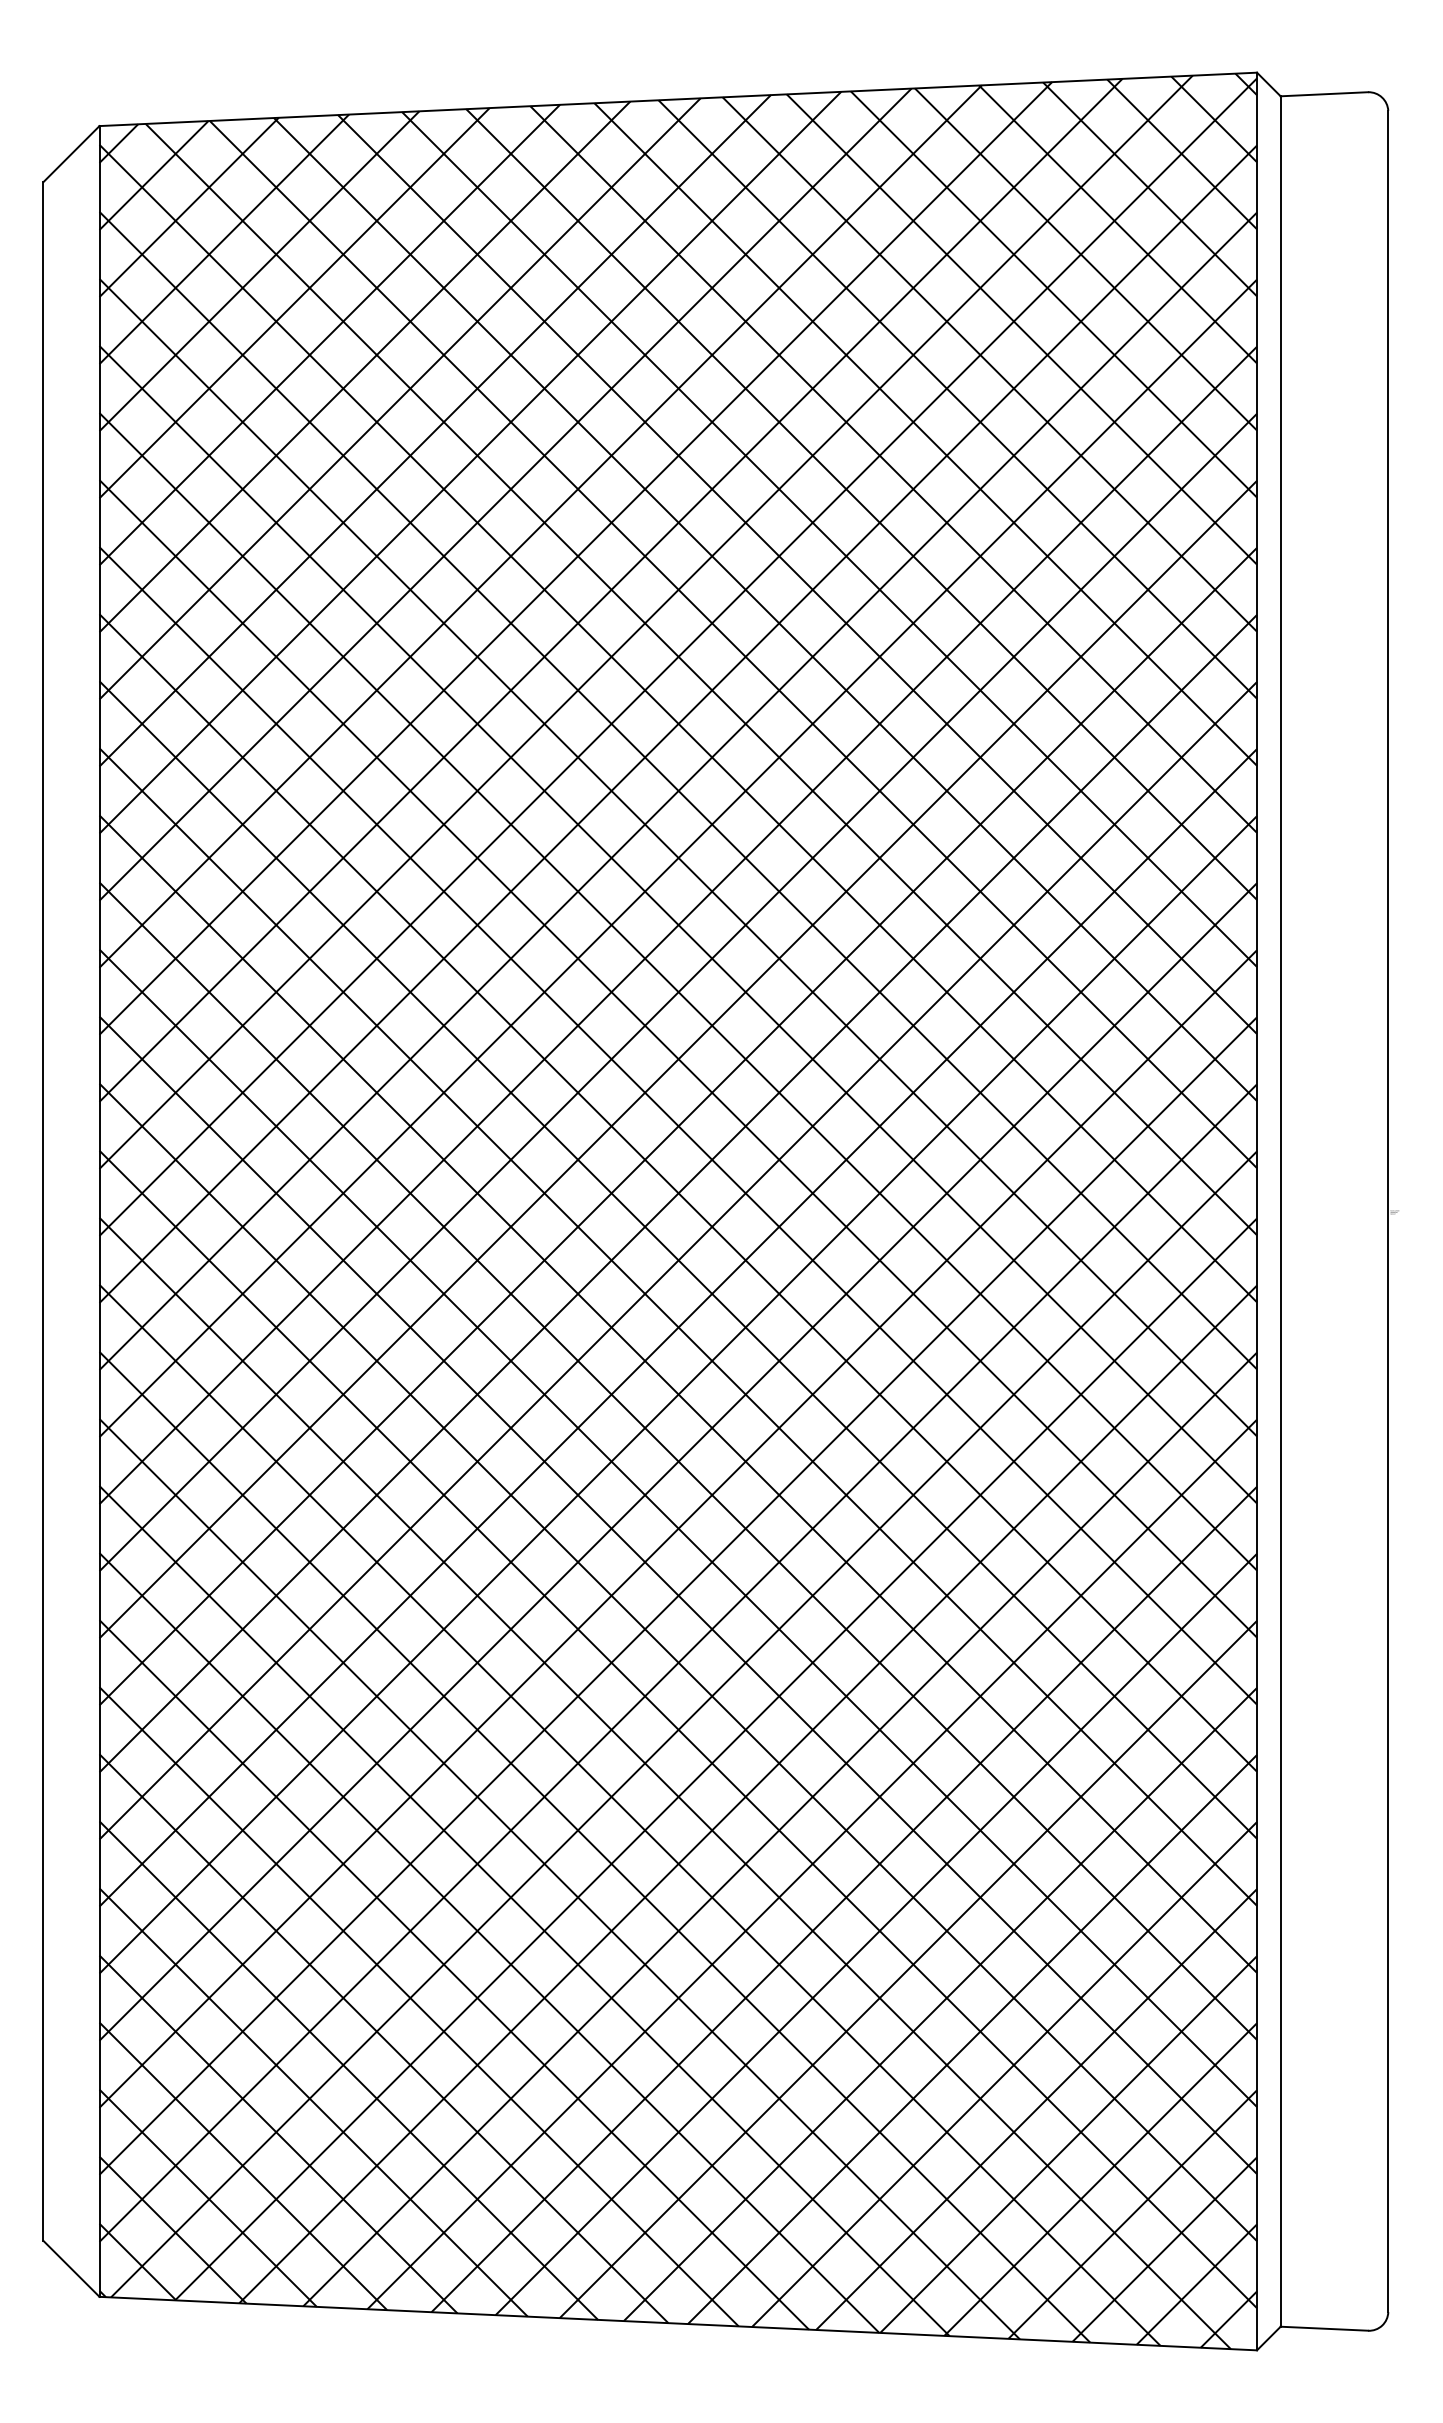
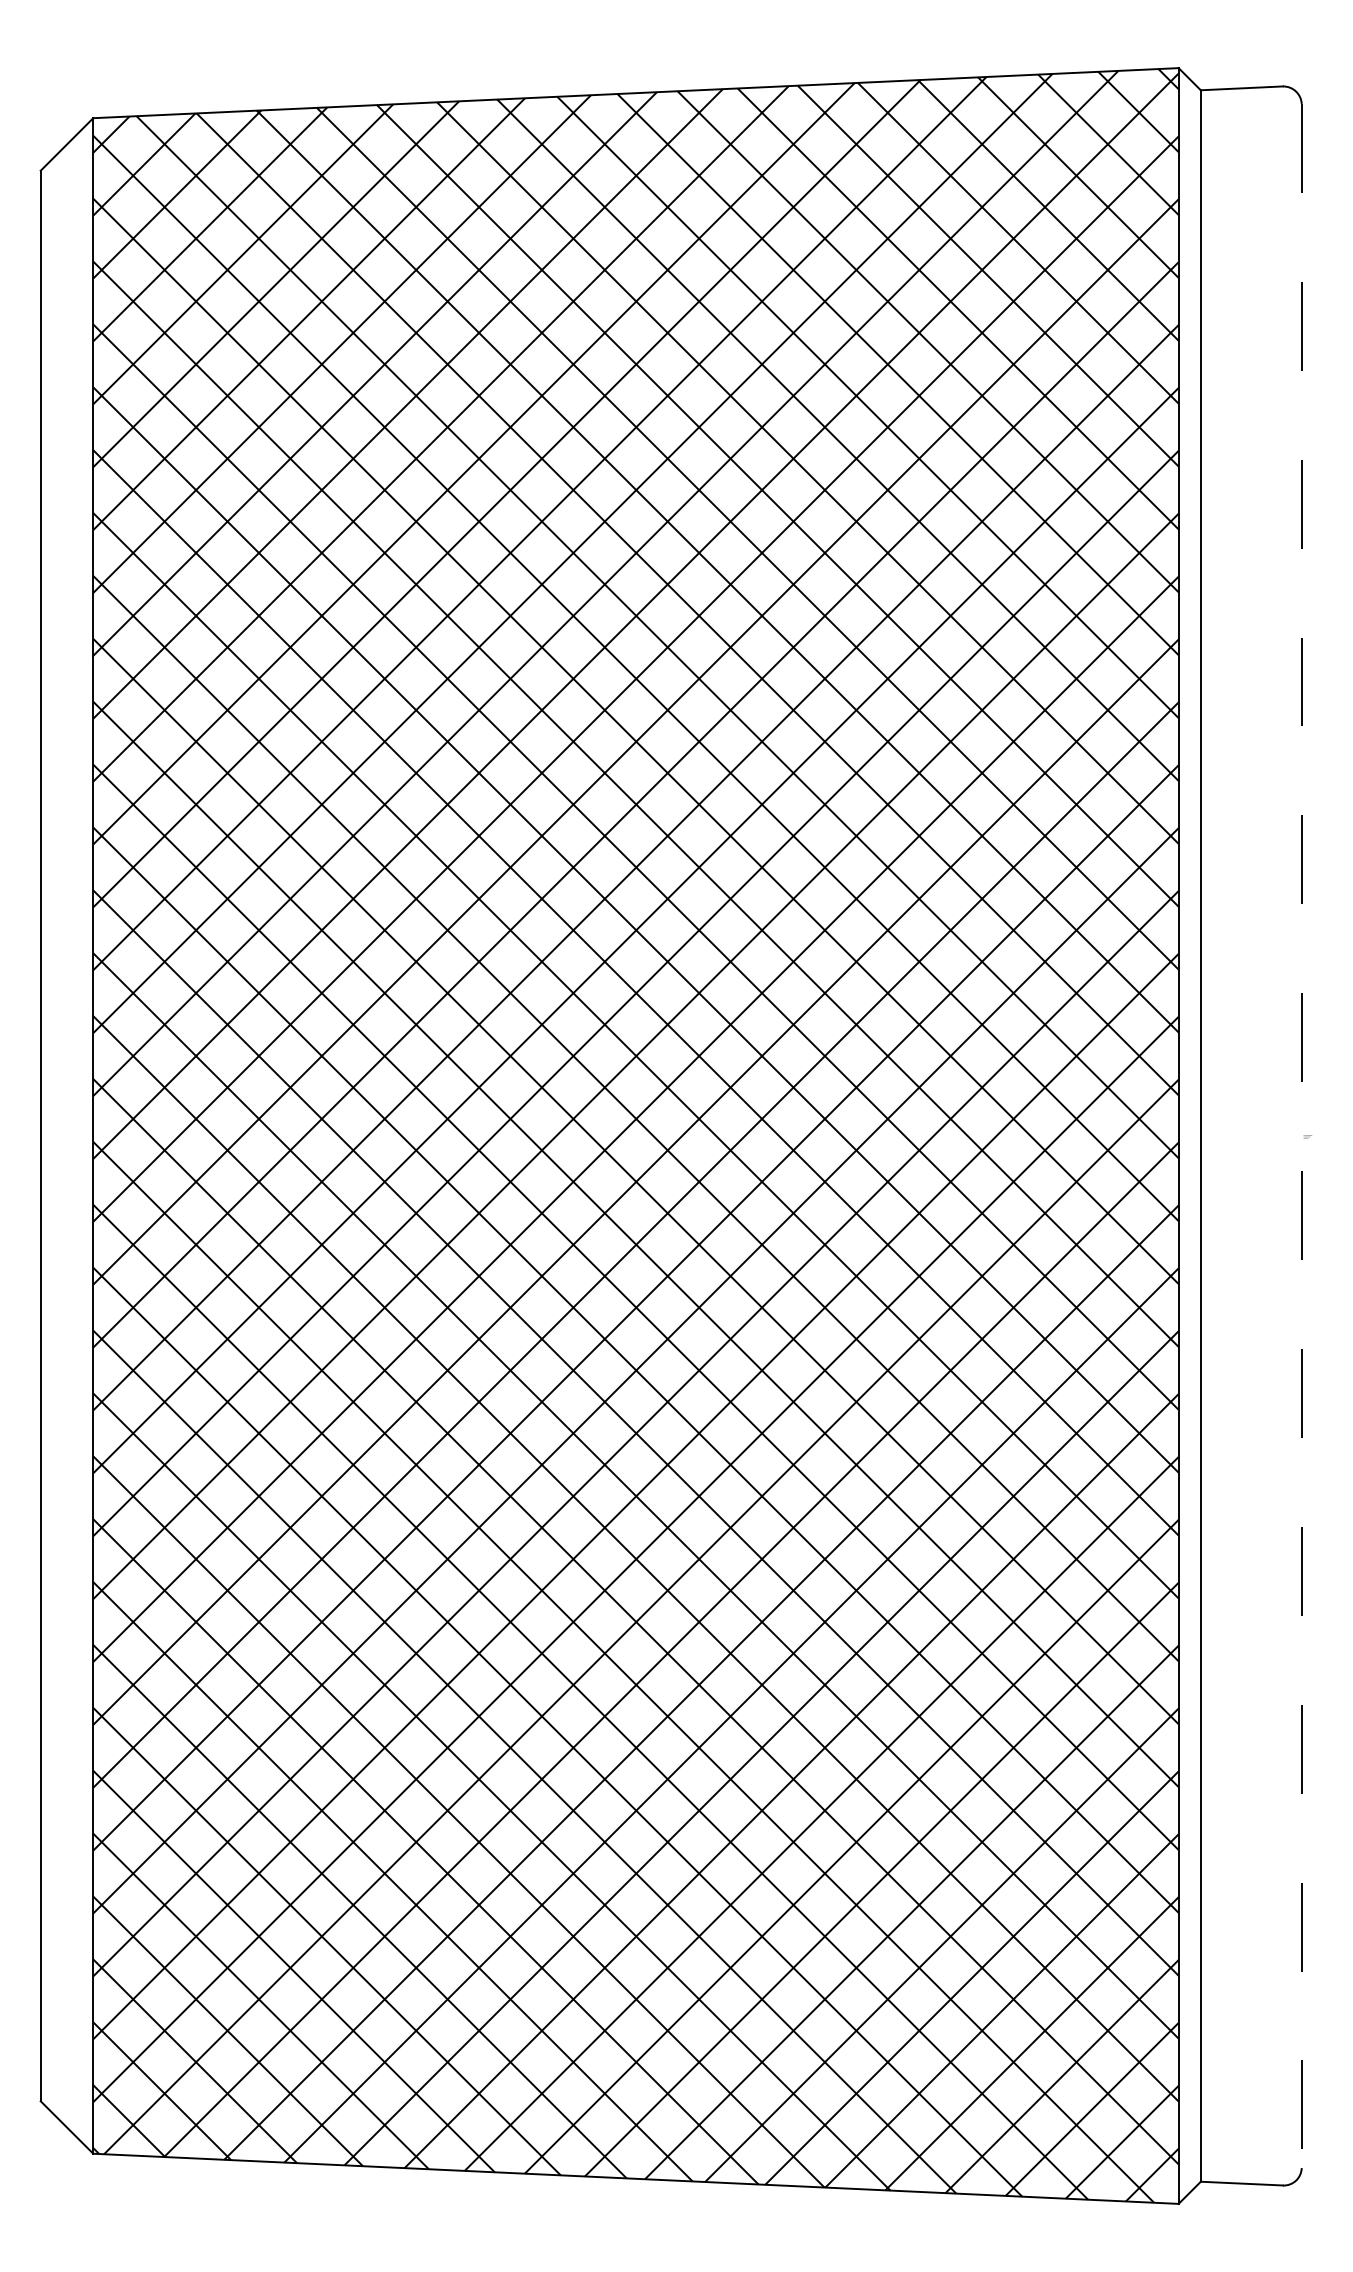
line: (1388, 1211) -> (1301, 1136), solid -> dashed

